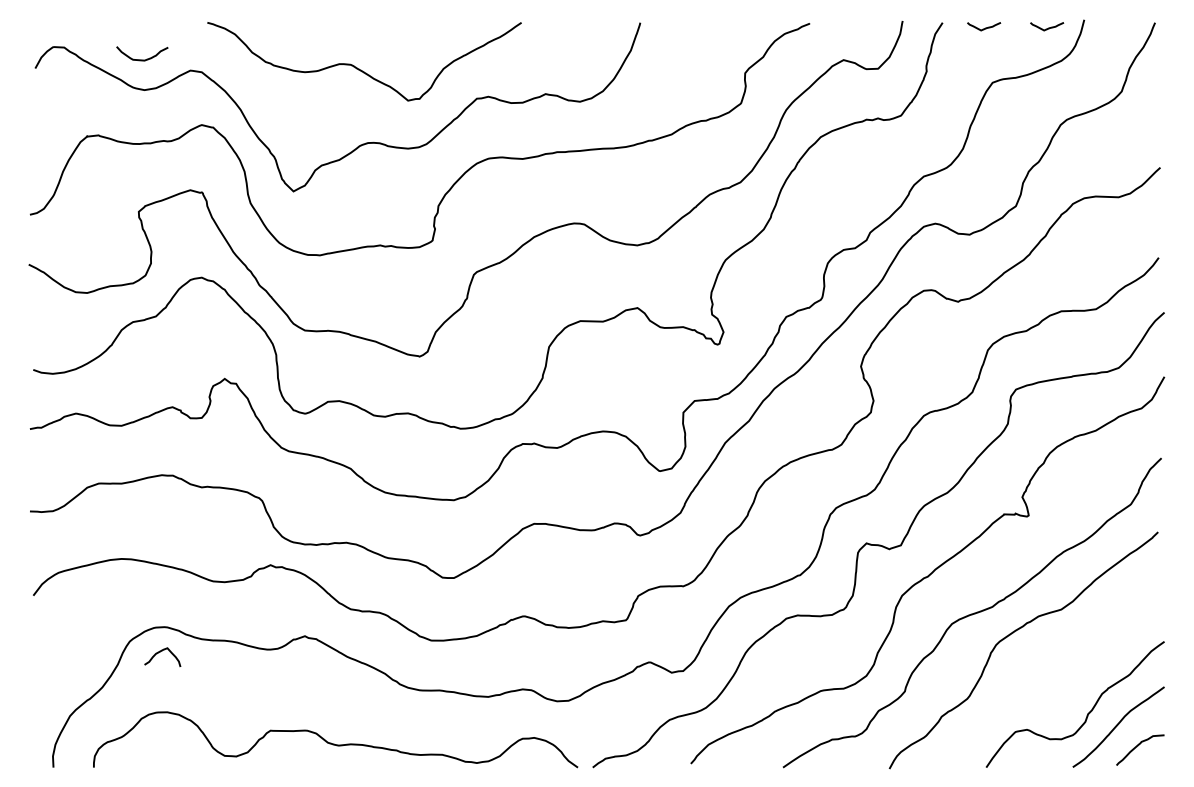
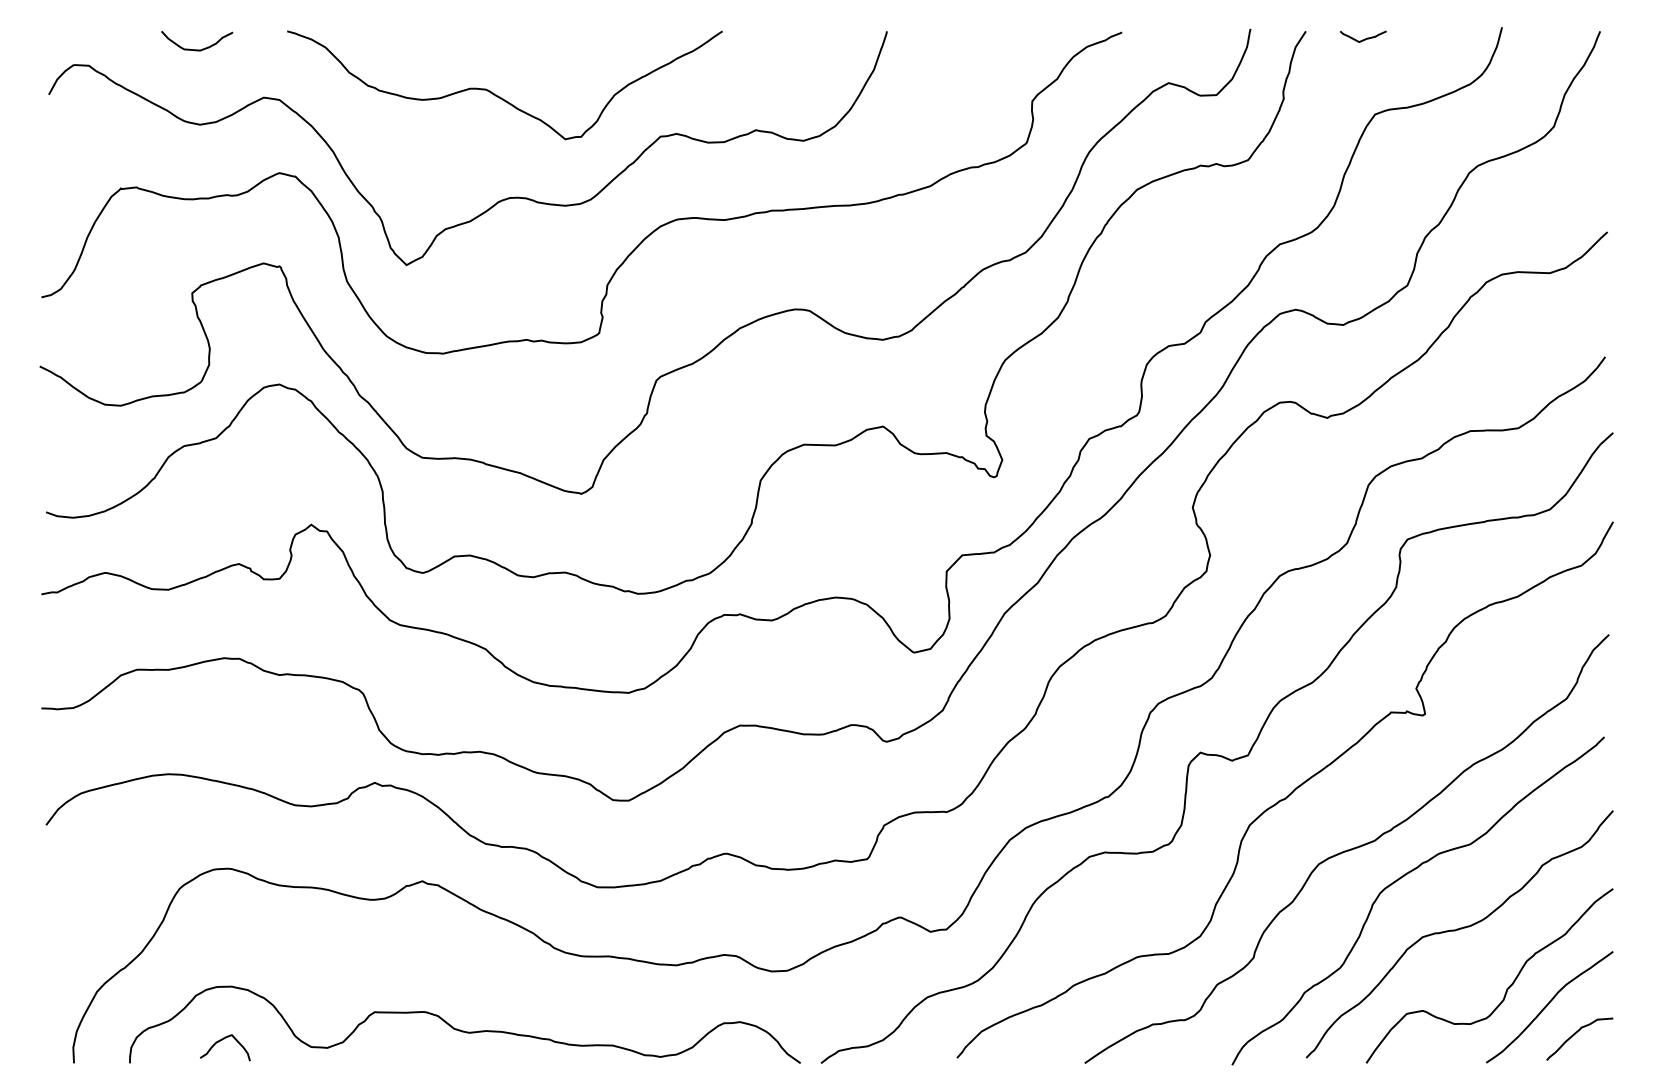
curve: (1048, 27) -> (1452, 37), removed
curve: (142, 59) -> (197, 49), moved
curve: (160, 652) -> (222, 1040), moved
curve: (1051, 672) -> (1456, 931), added

